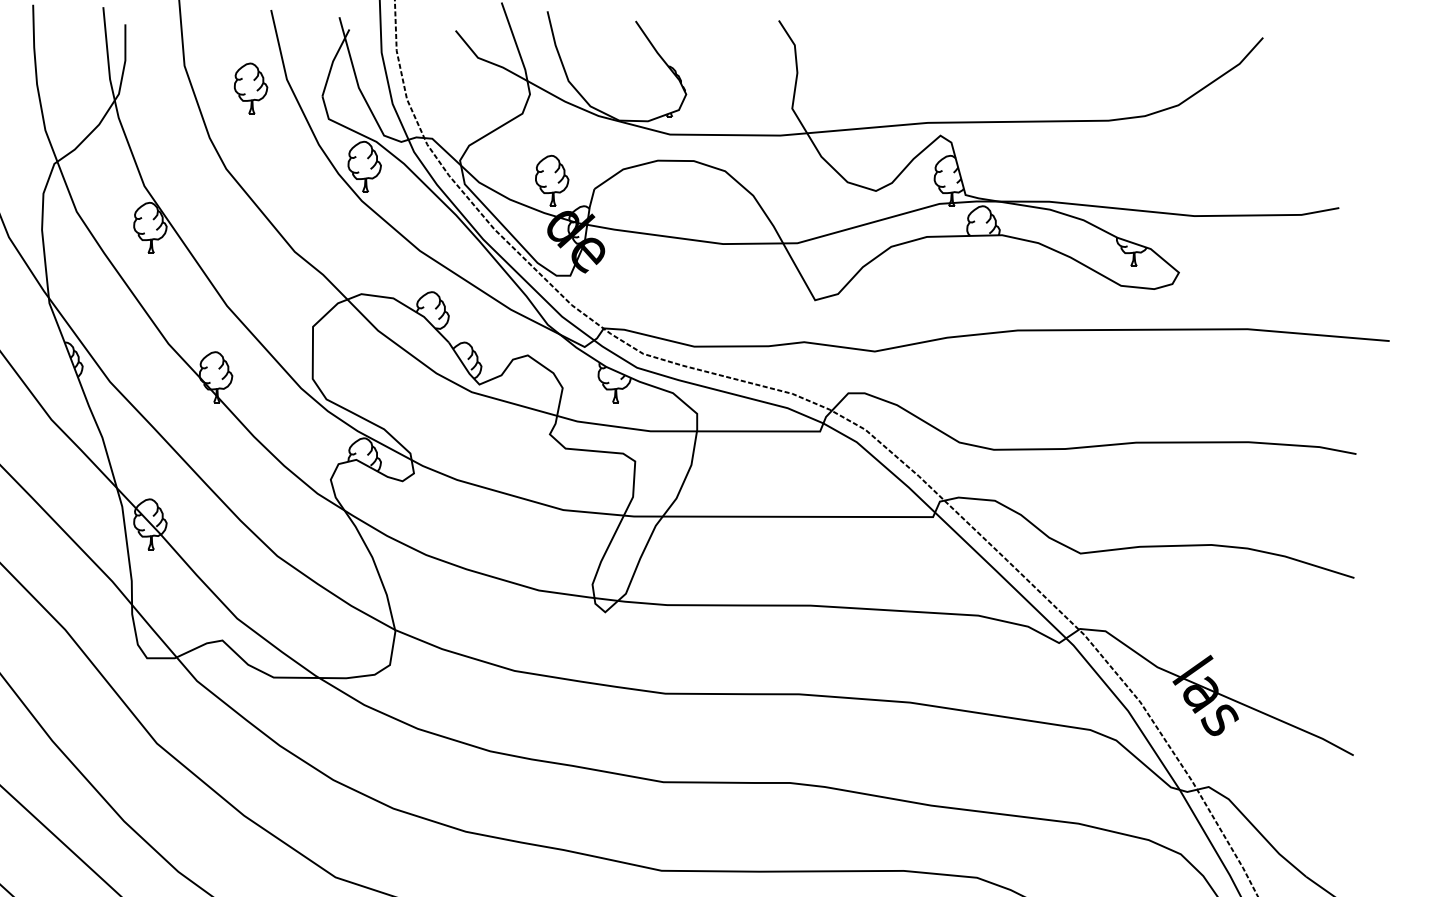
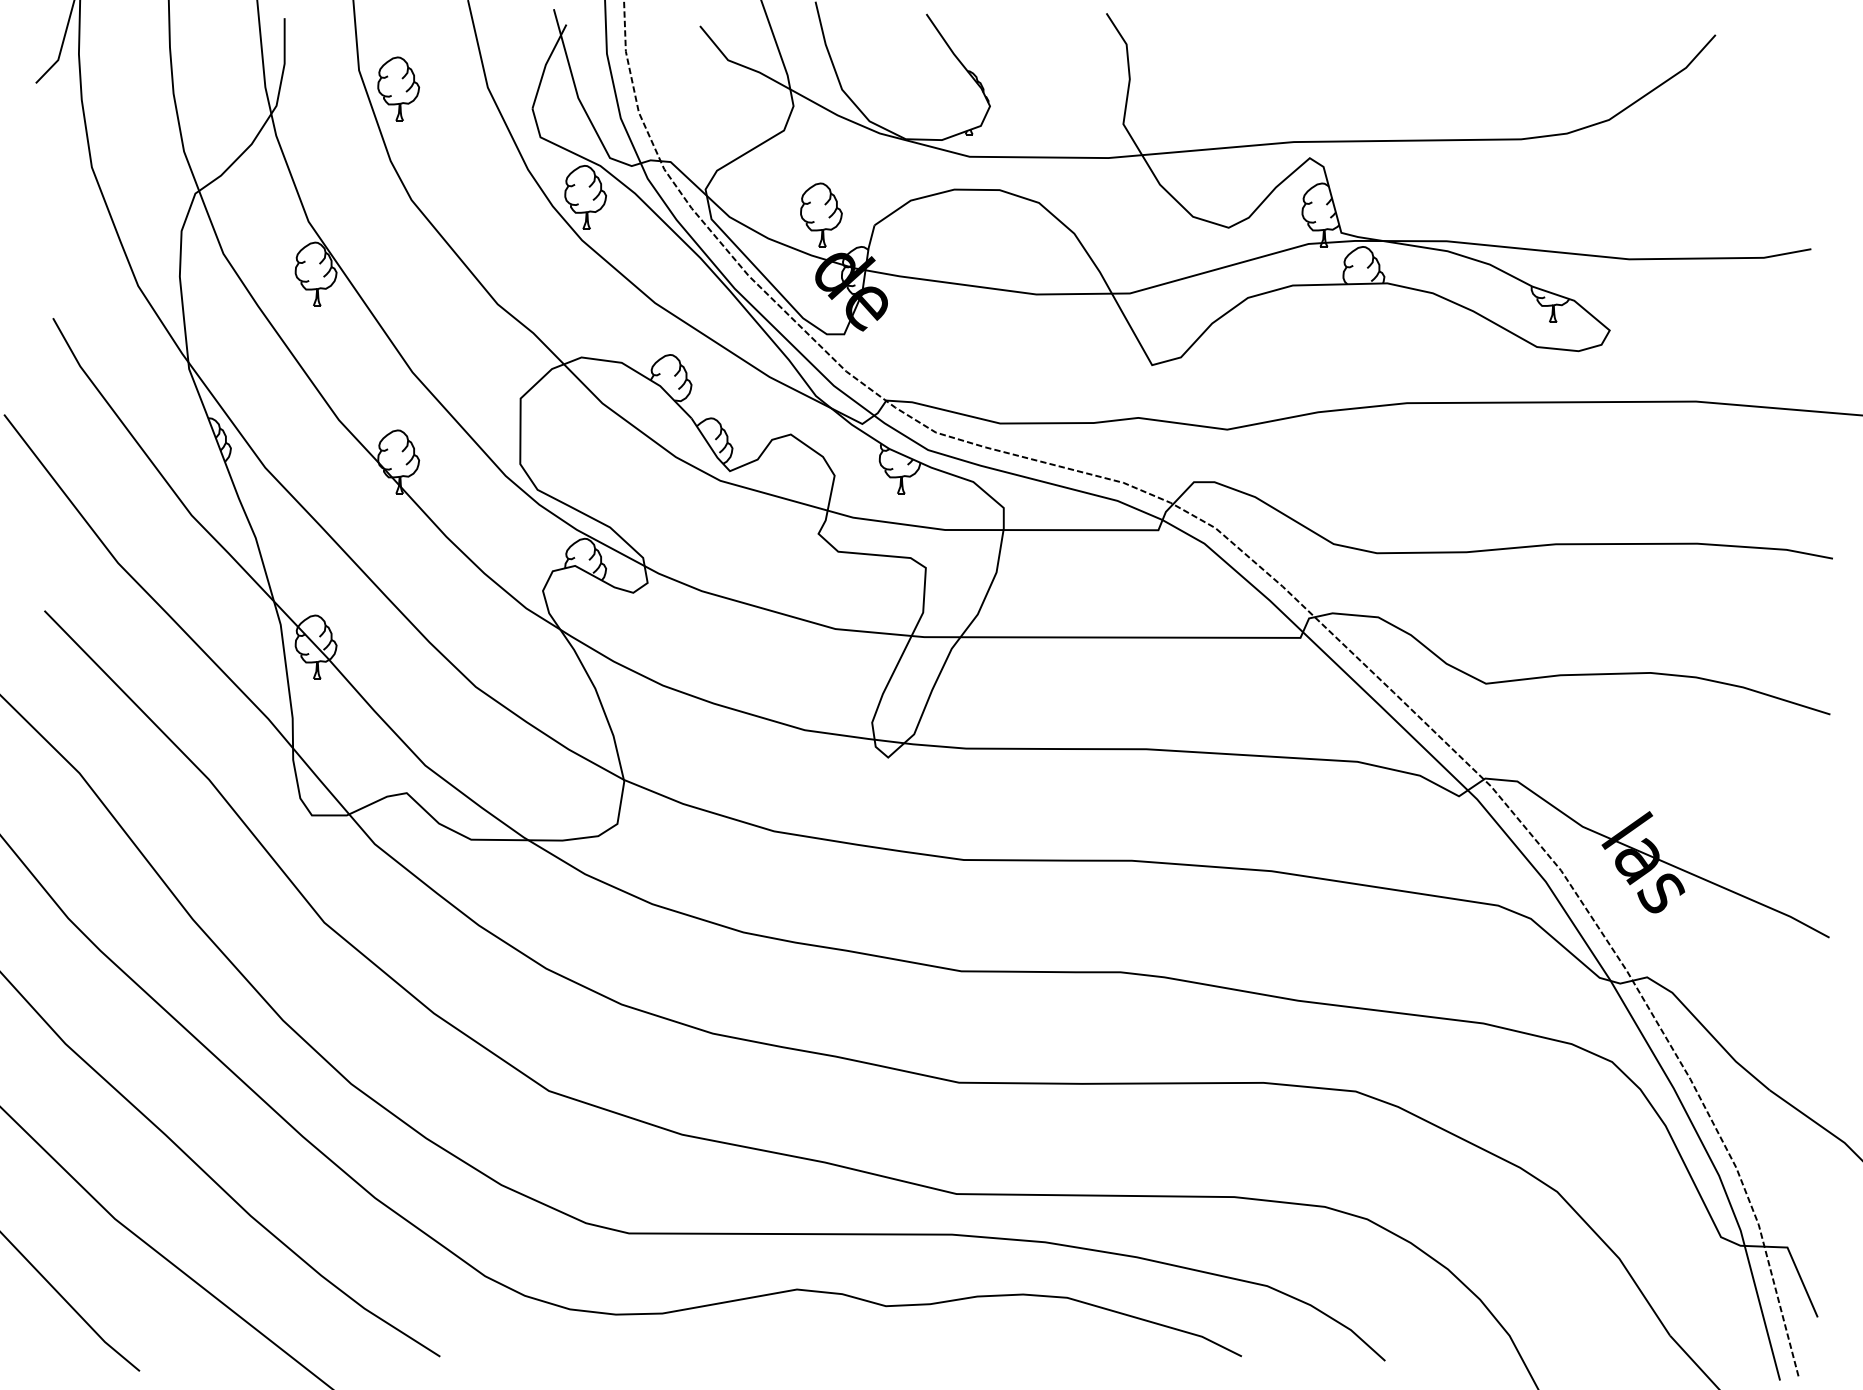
part: (250, 88) -> (398, 88), moved

